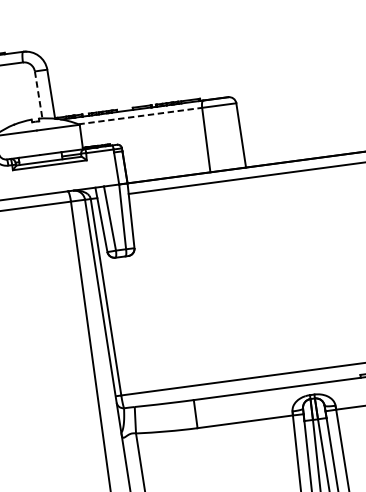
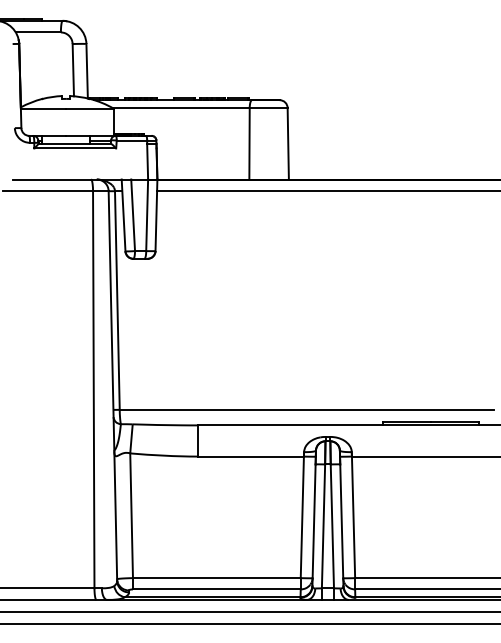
line: (38, 95) -> (73, 70), dashed -> solid
line: (140, 115) -> (181, 107), dashed -> solid

